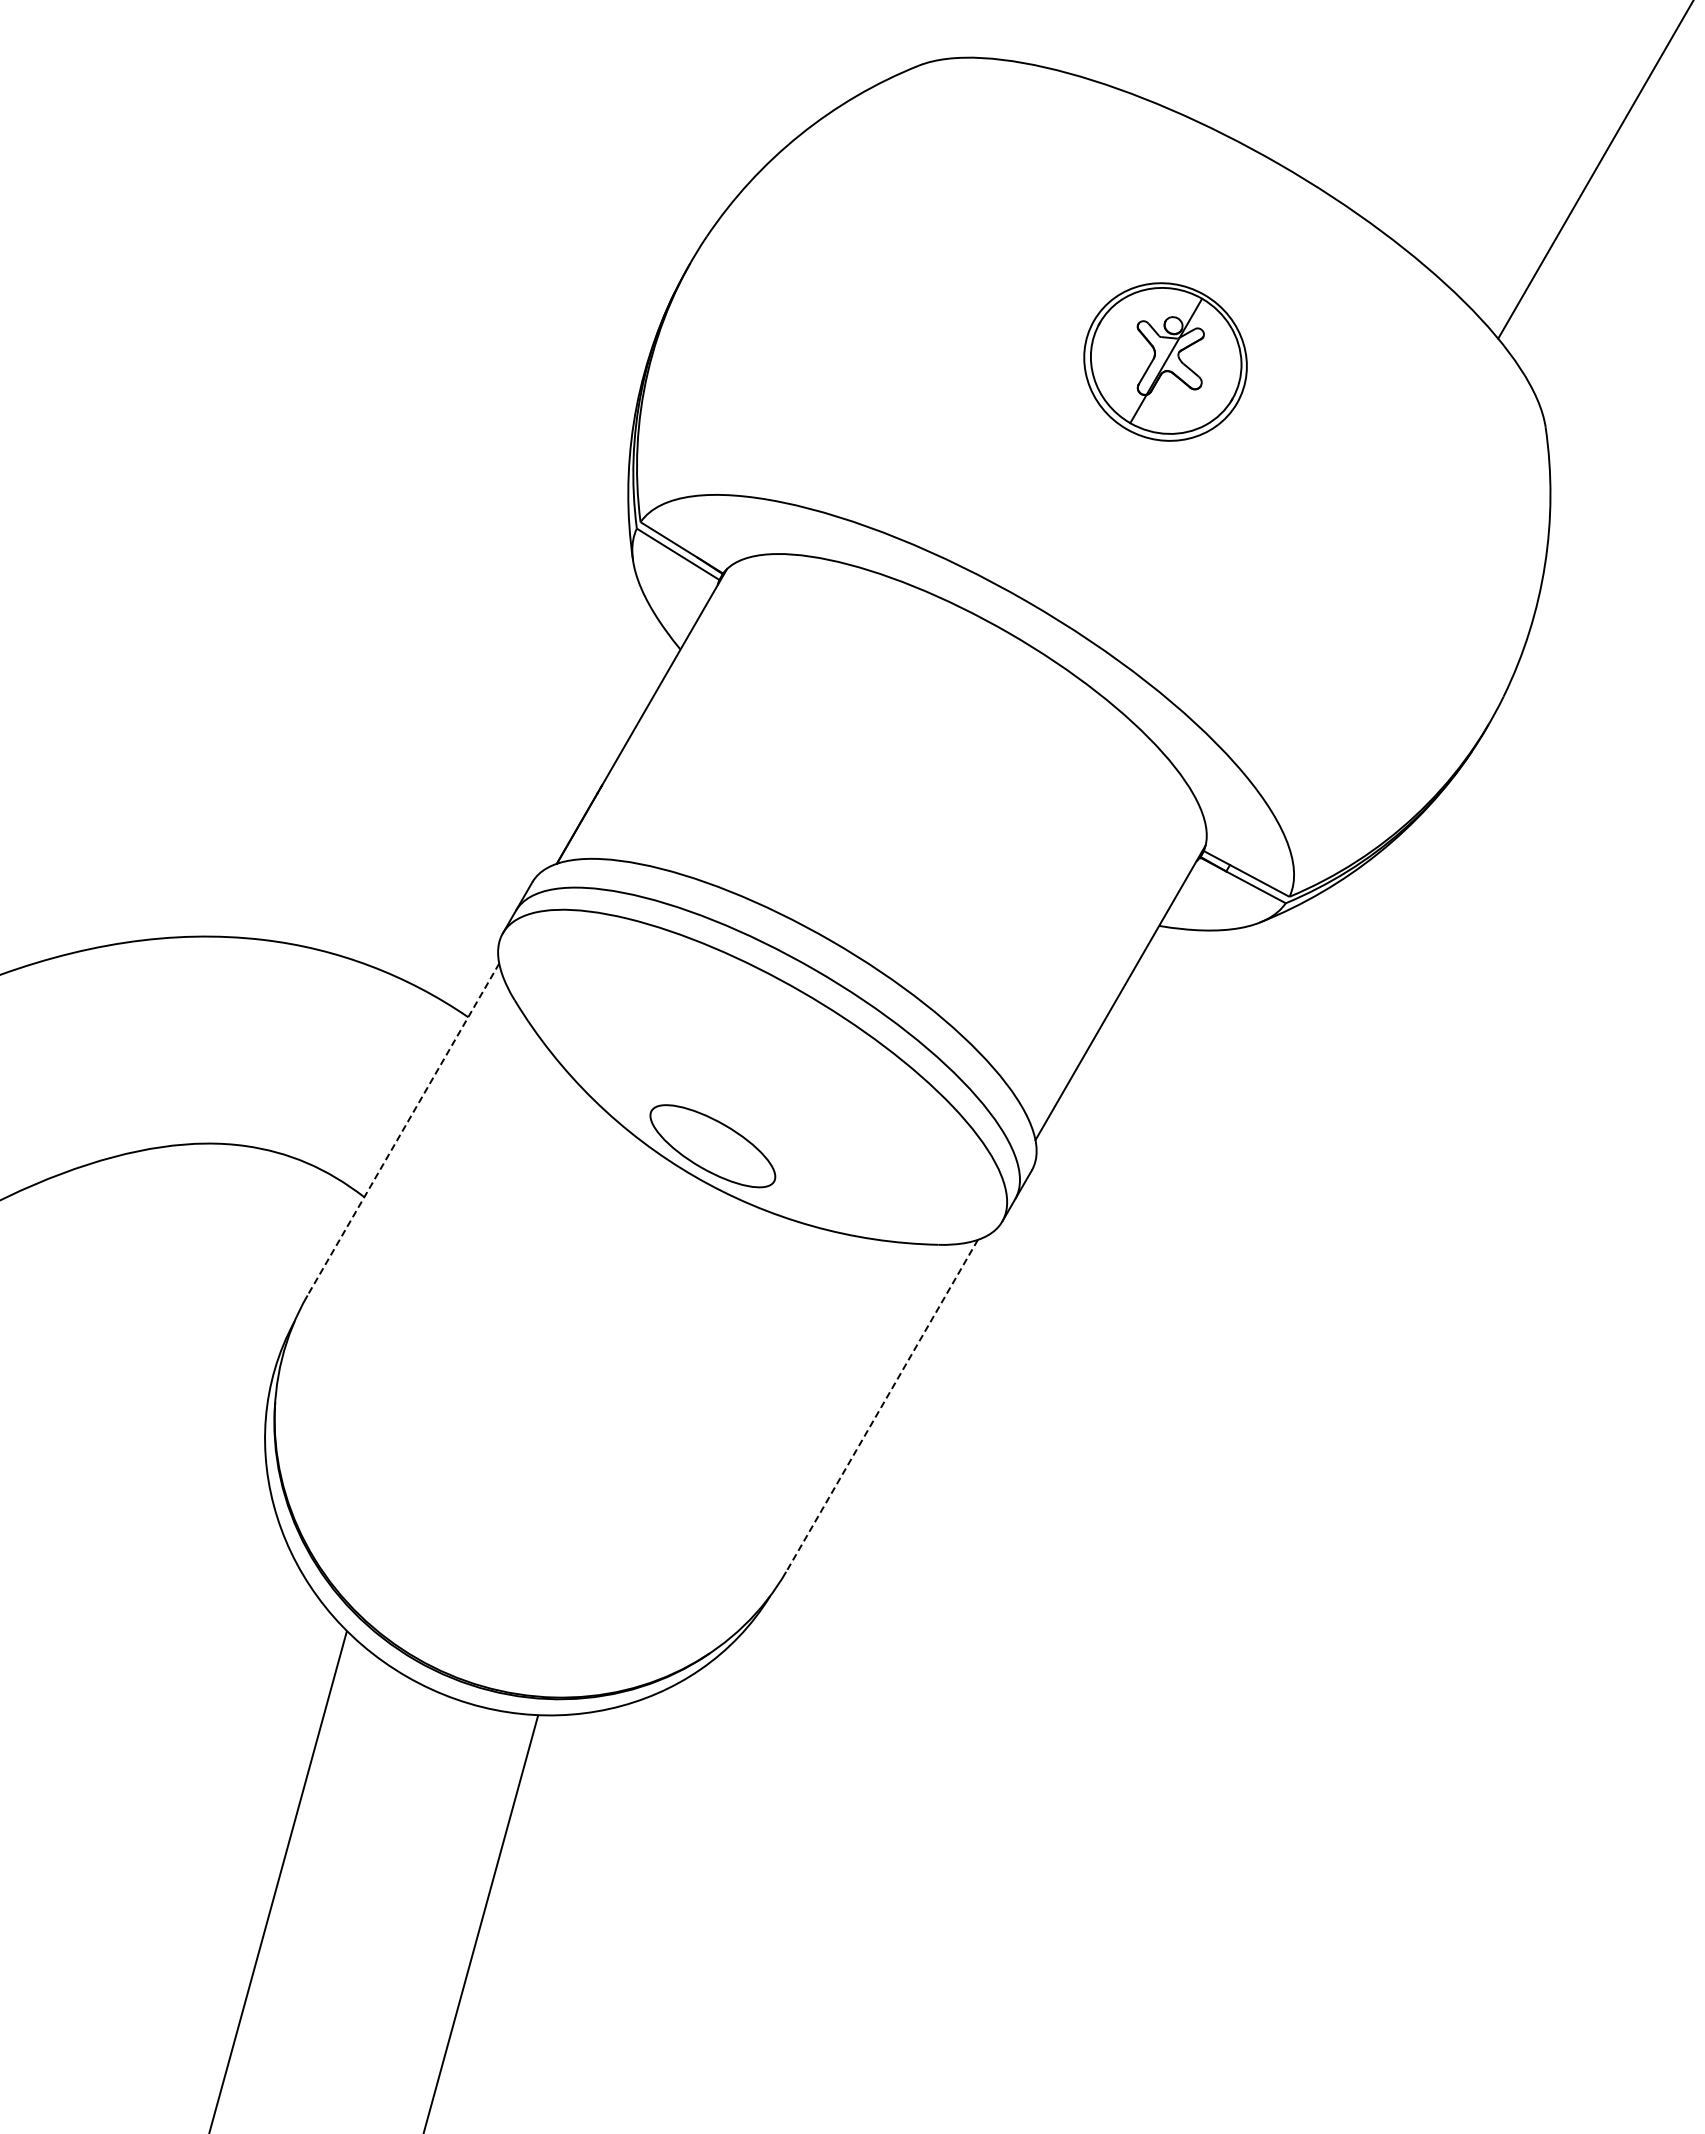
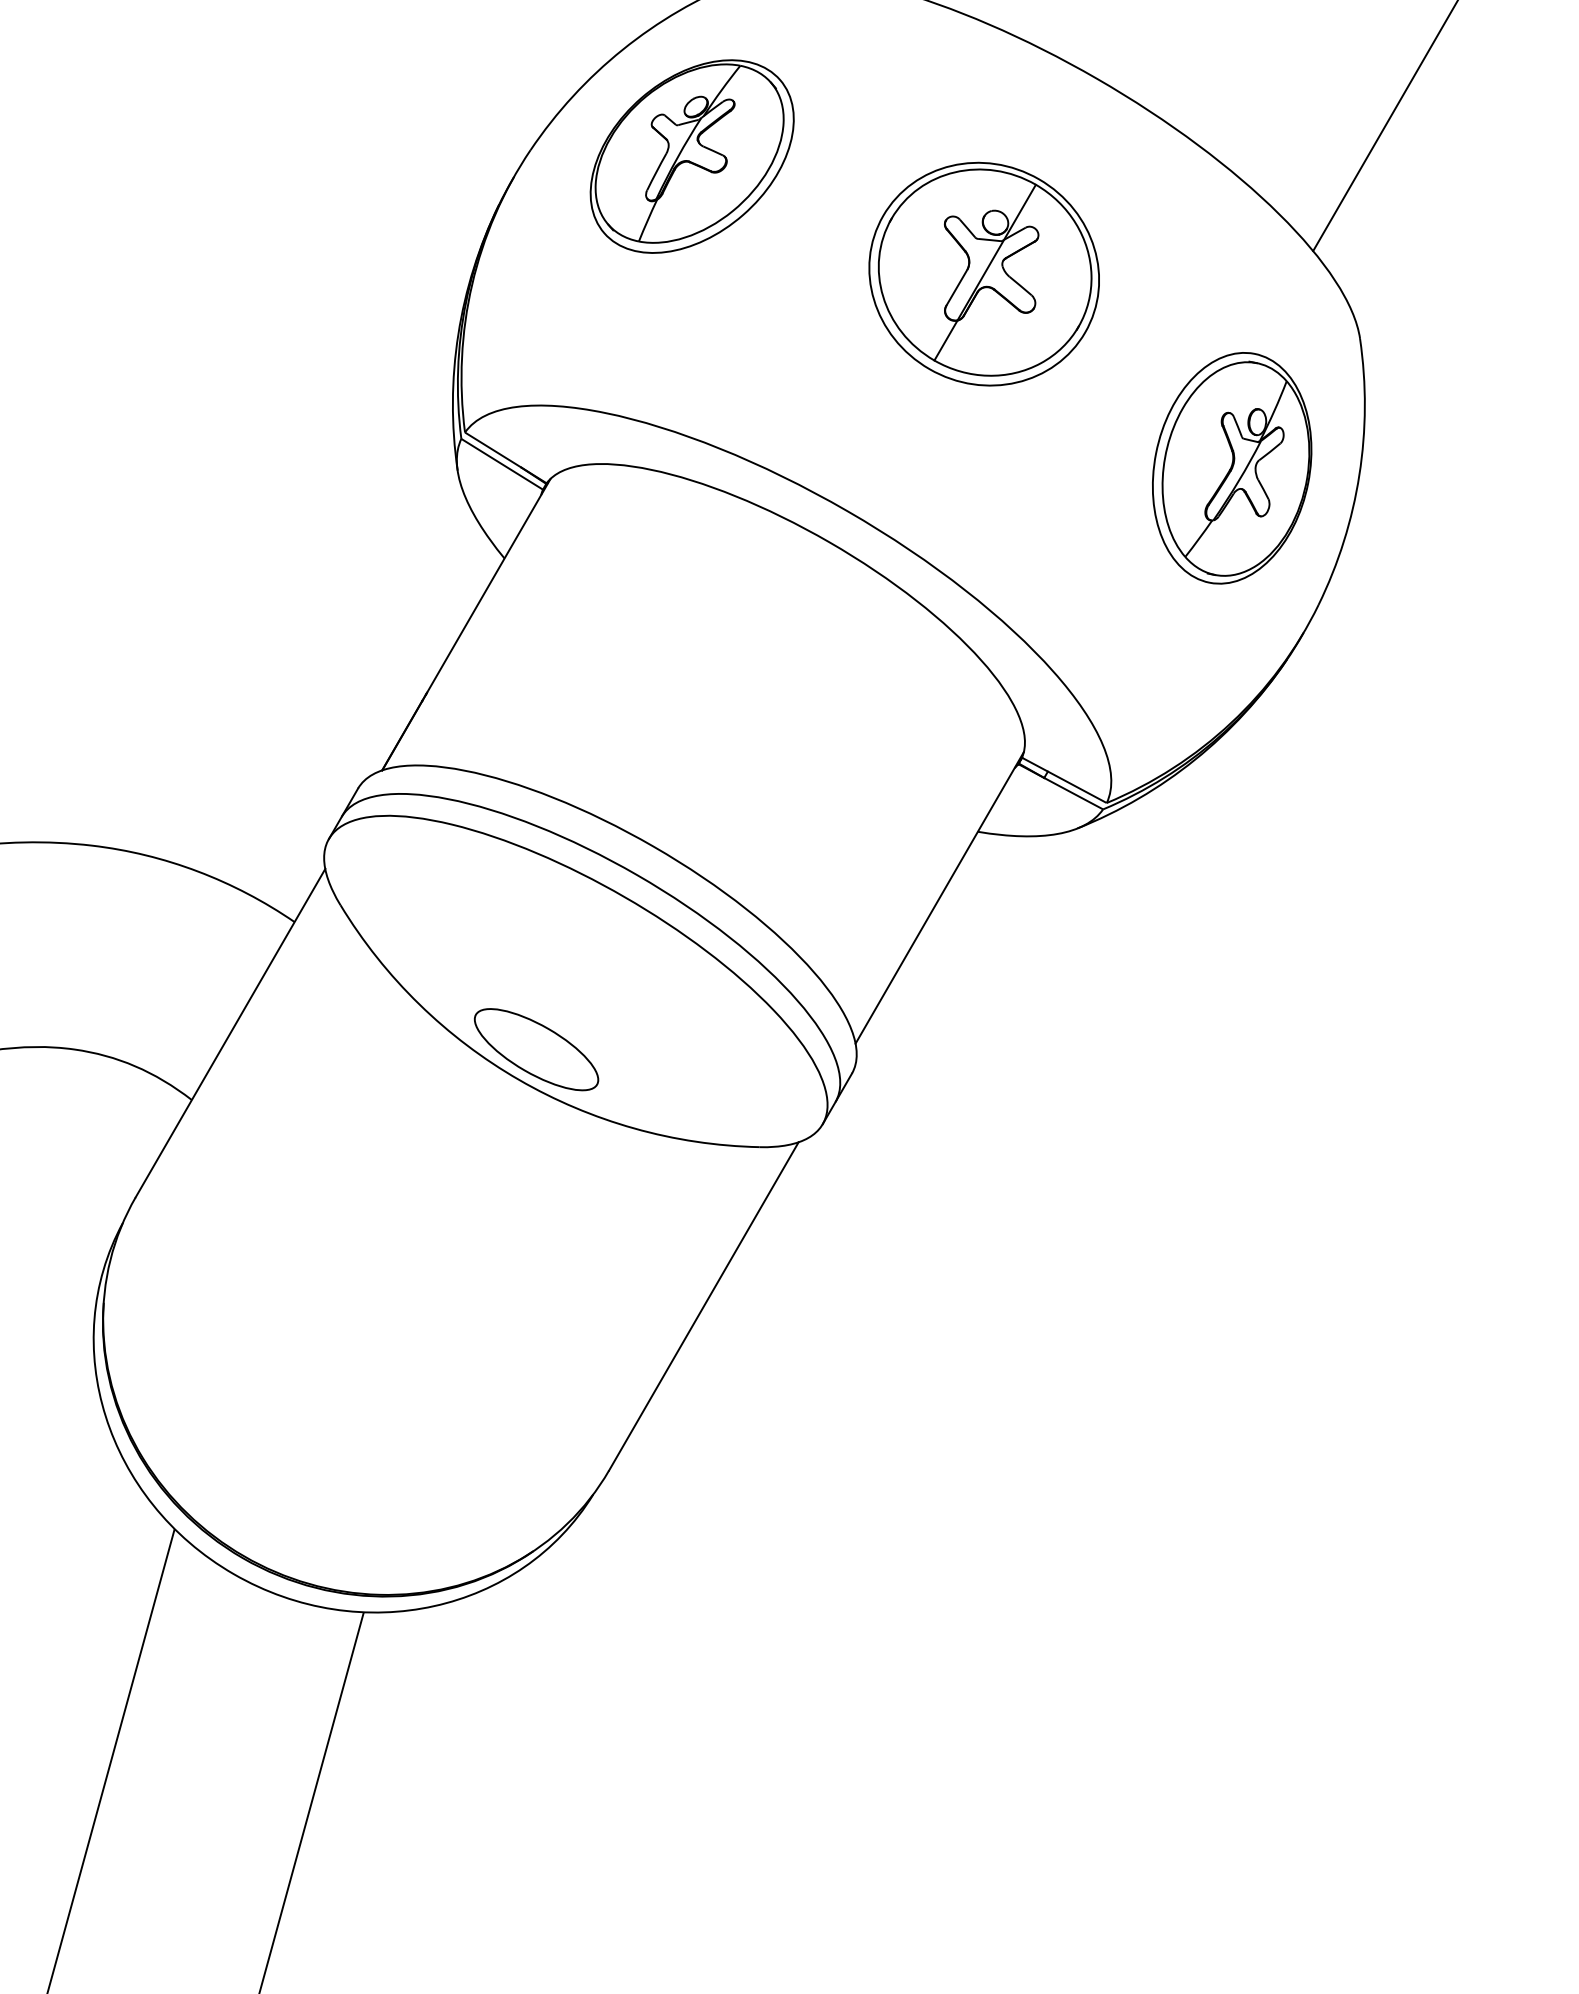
part: (869, 242) -> (691, 155), added
part: (1165, 361) -> (984, 273), size x1.43
part: (1416, 557) -> (1232, 467), added
line: (403, 1129) -> (230, 1033), dashed -> solid
line: (882, 1405) -> (704, 1306), dashed -> solid

